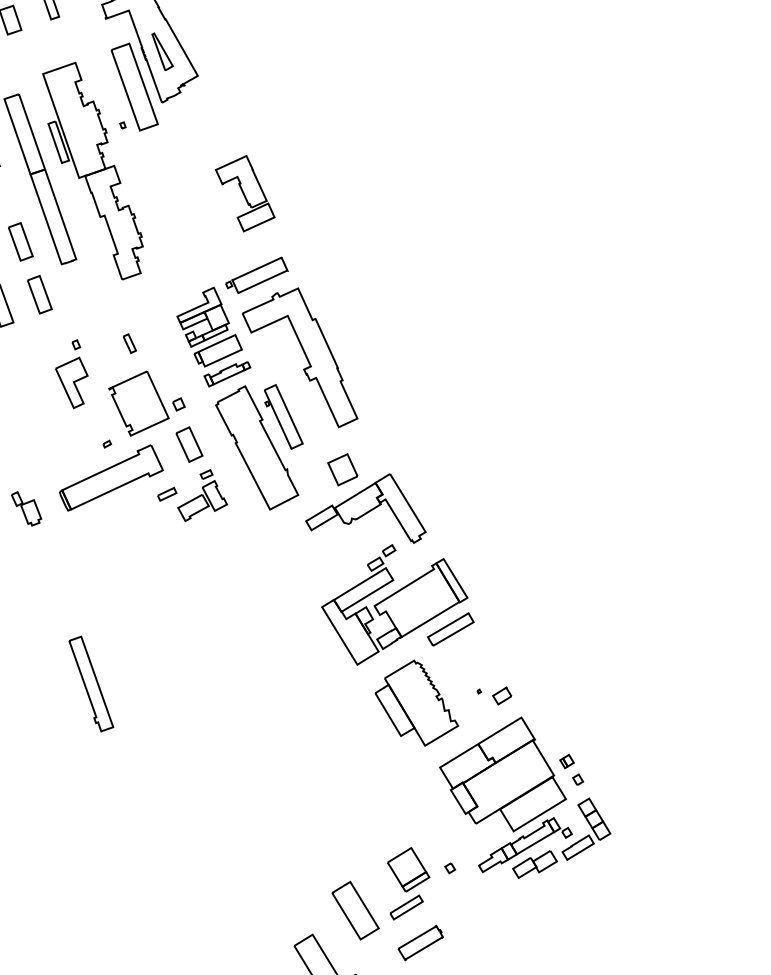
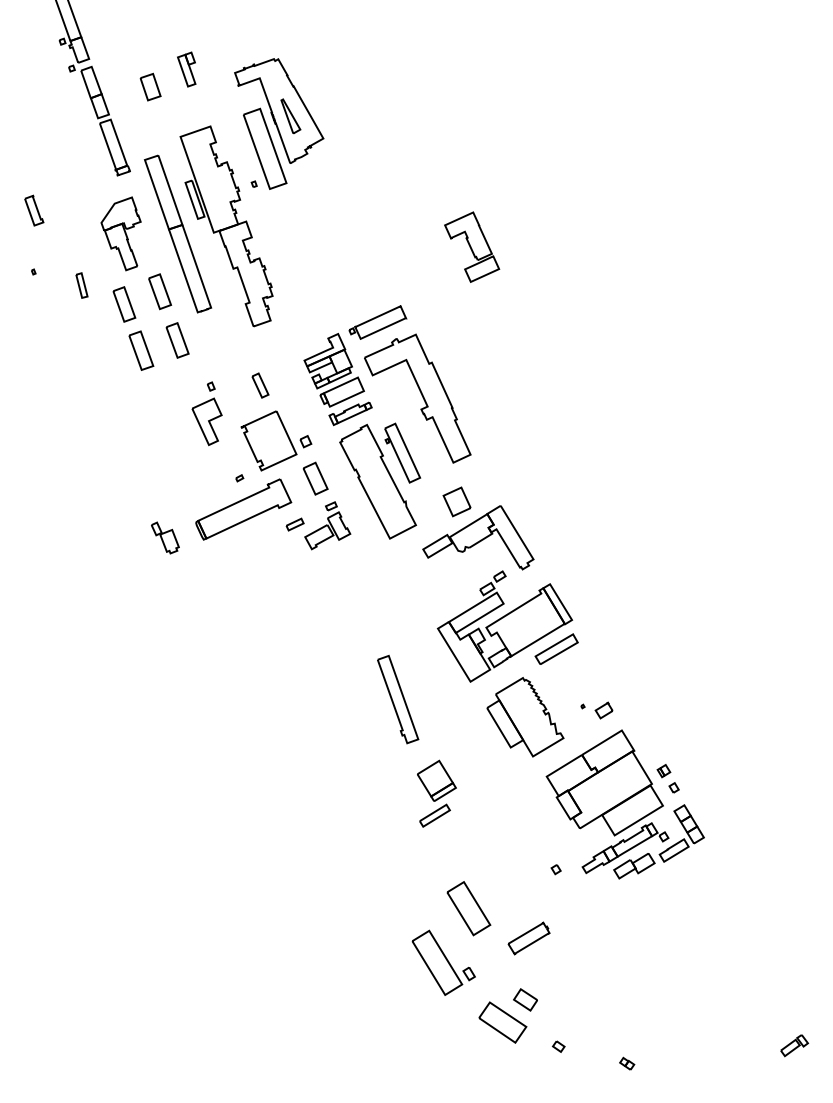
part: (245, 192) -> (472, 246), moved
part: (129, 343) -> (260, 385), size x1.4
part: (91, 683) -> (398, 699), moved
part: (408, 883) -> (436, 793), moved

